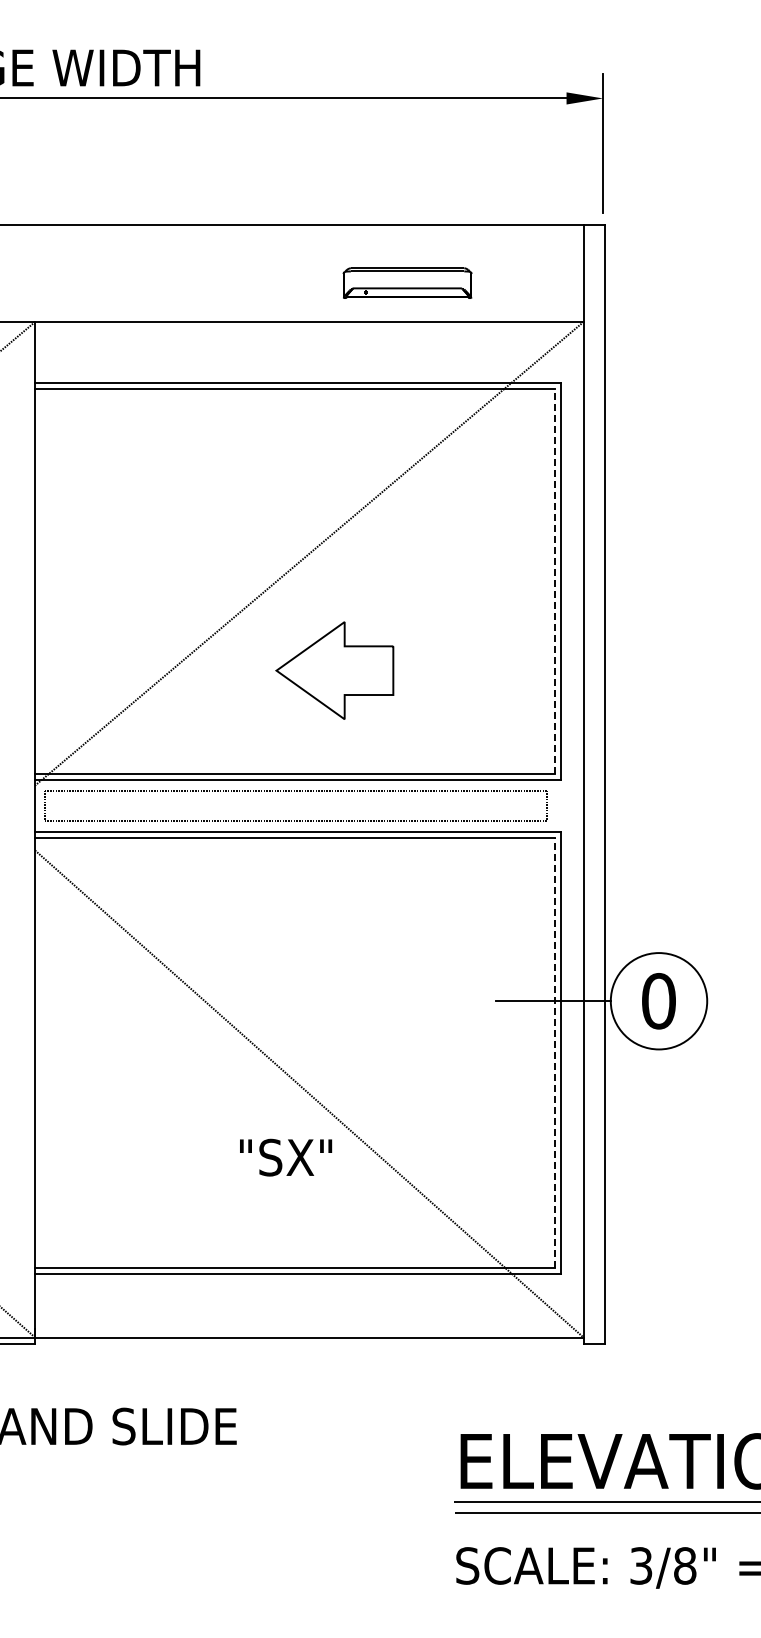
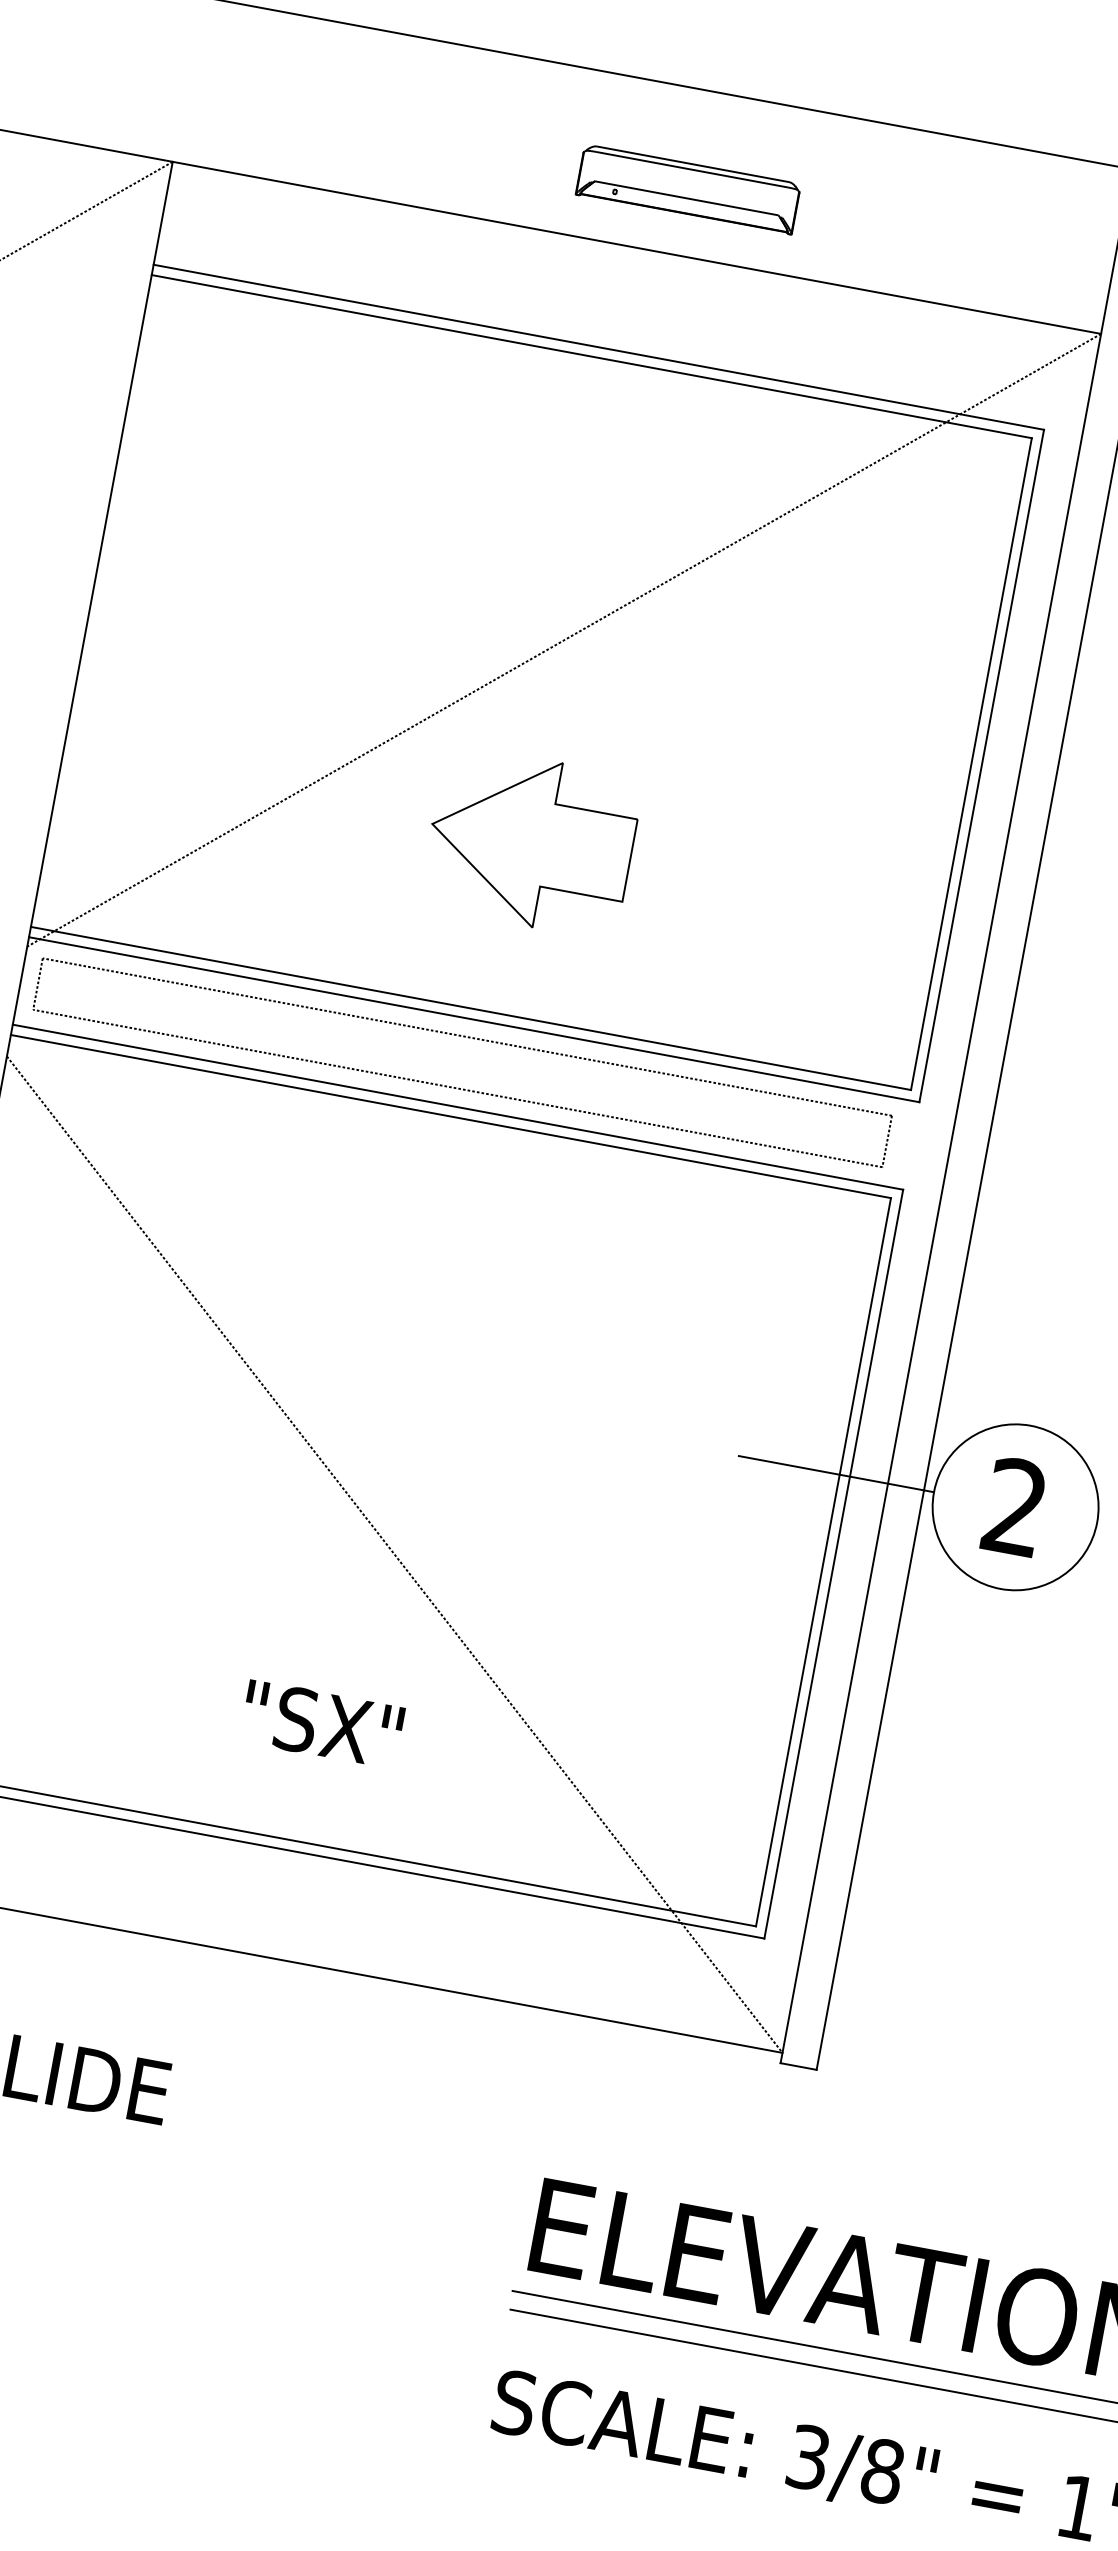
part: (407, 282) -> (688, 188), moved
line: (555, 581) -> (972, 764), dashed -> solid
part: (334, 670) -> (530, 841), moved
text: (658, 1001) -> (1014, 1507), 0 -> 2
line: (555, 1052) -> (824, 1561), dashed -> solid
text: (286, 1157) -> (323, 1724), moved

